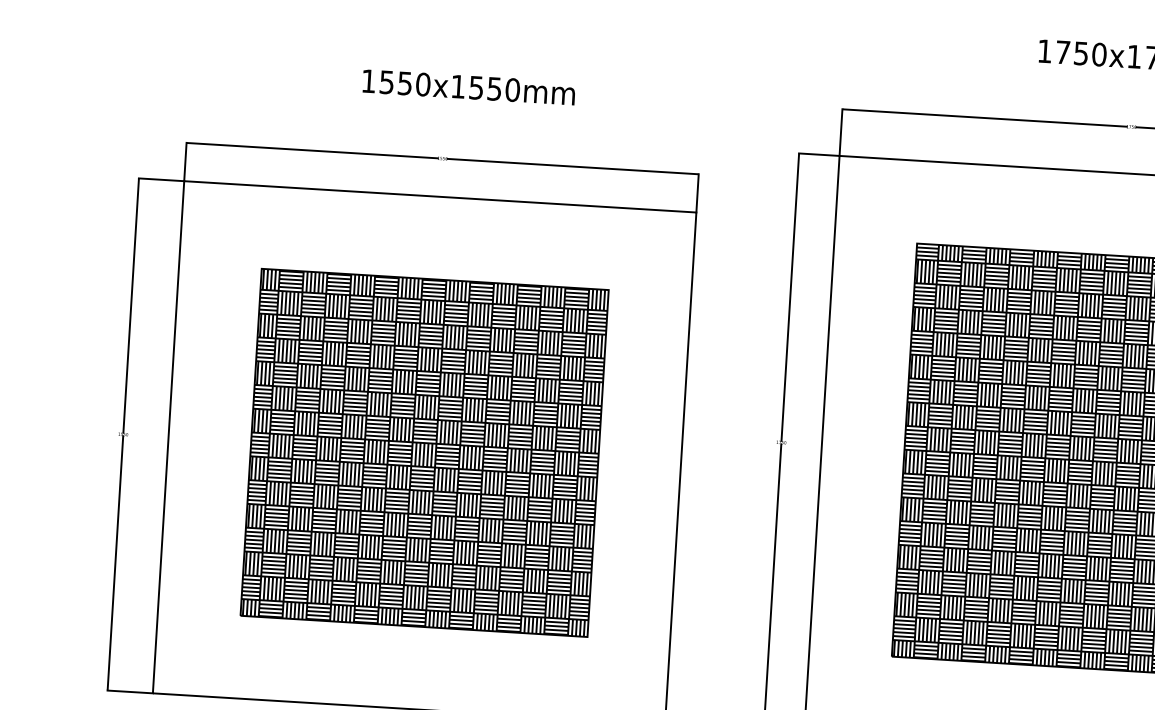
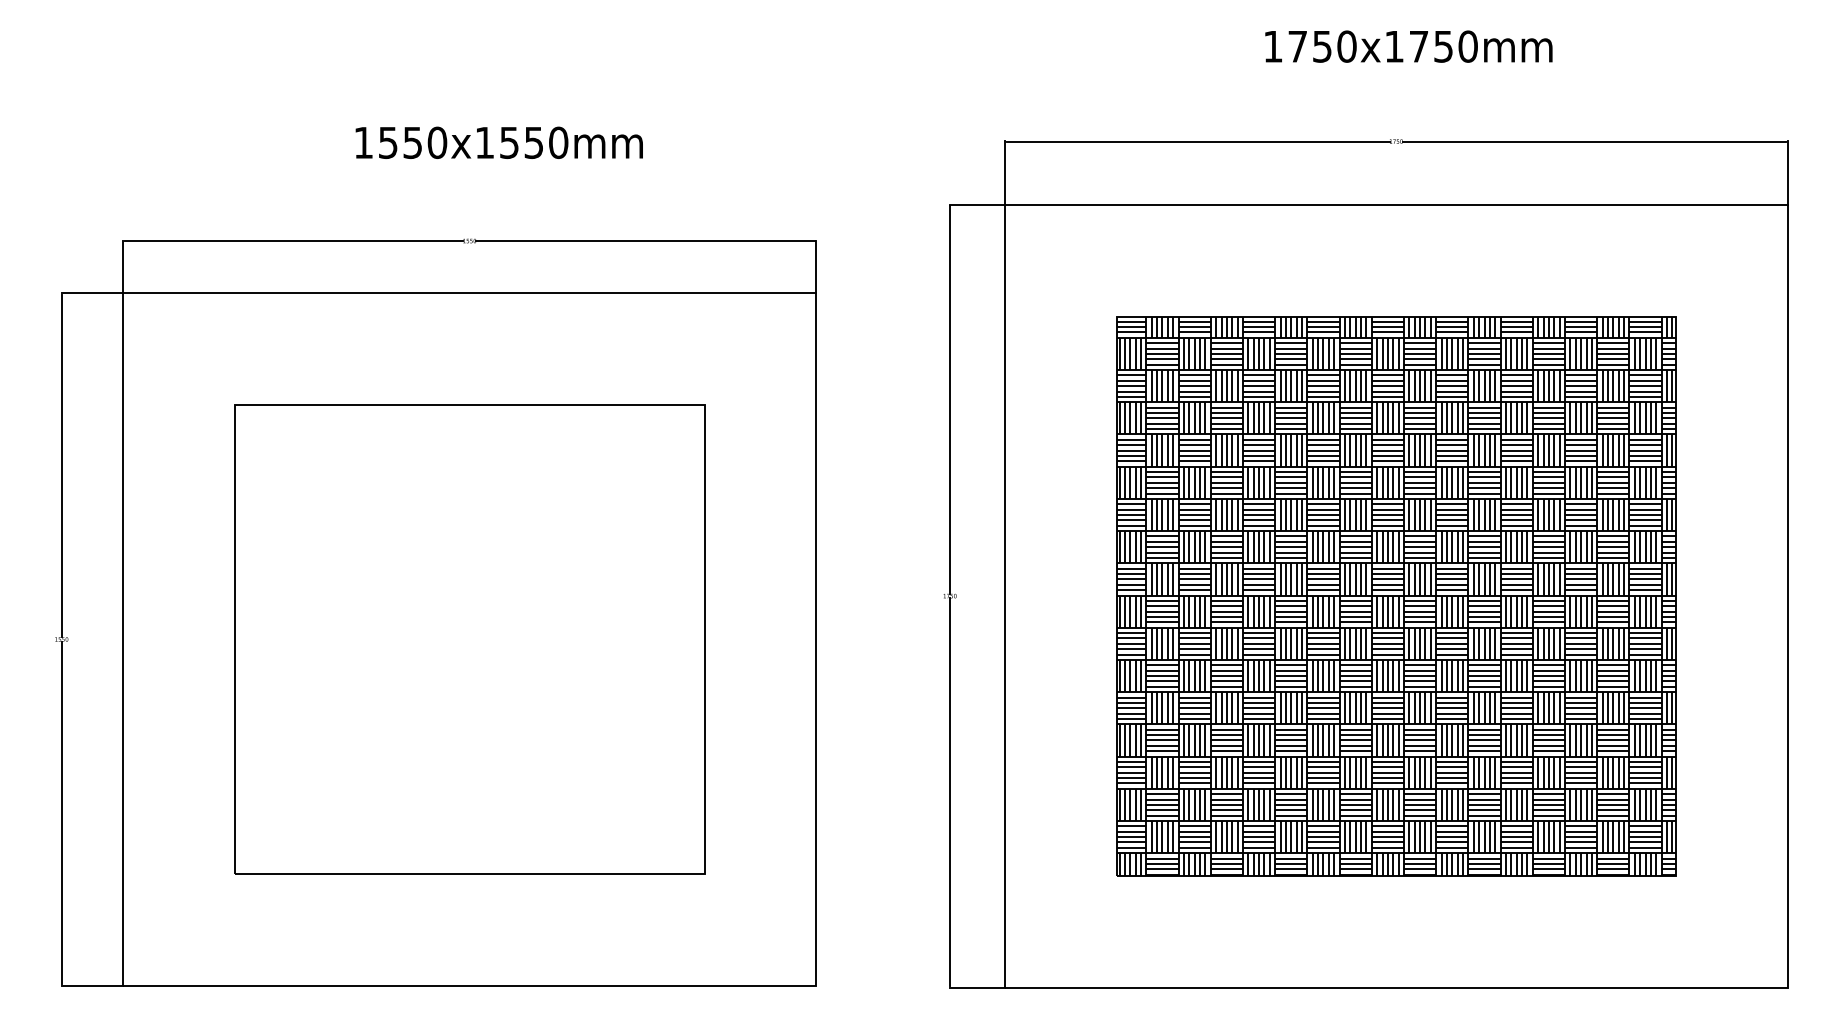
hatch: (424, 452) -> (469, 639), removed

